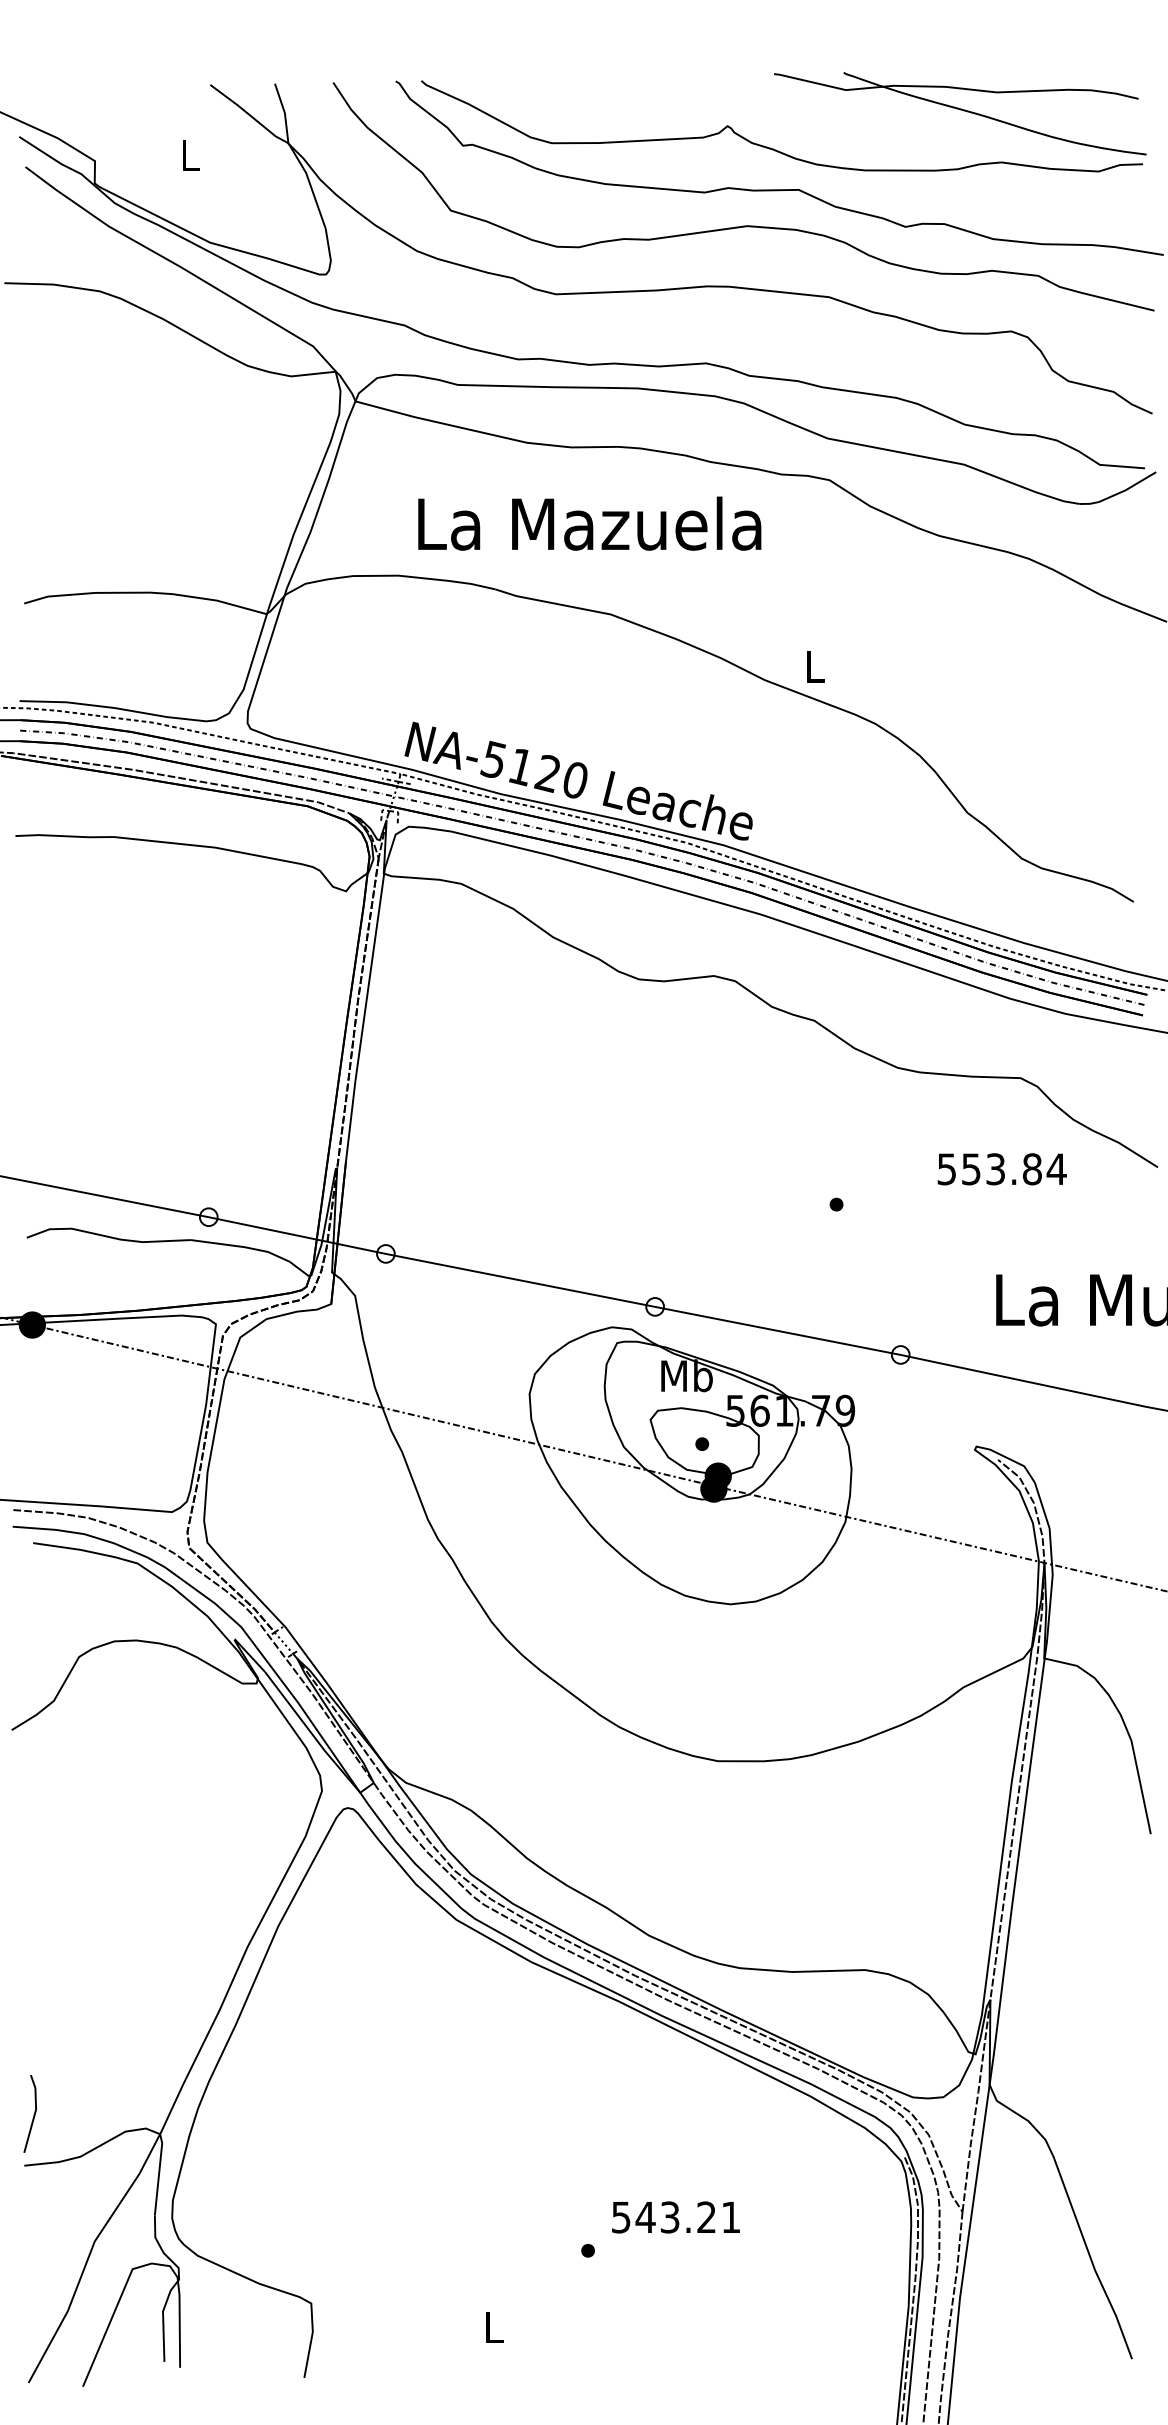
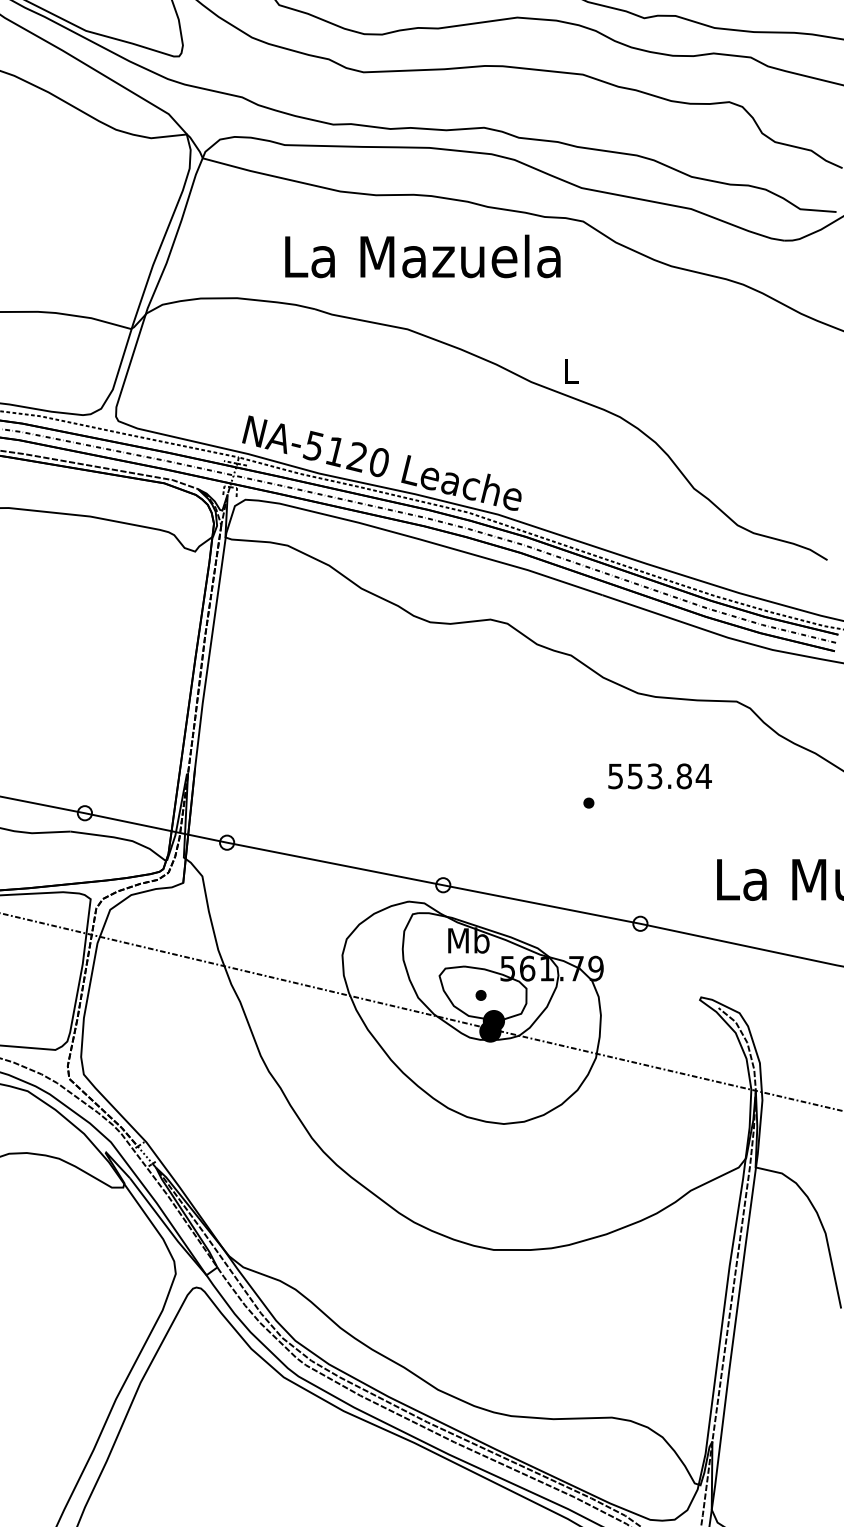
text: (589, 523) -> (422, 256), moved
text: (1001, 1169) -> (659, 776), moved

